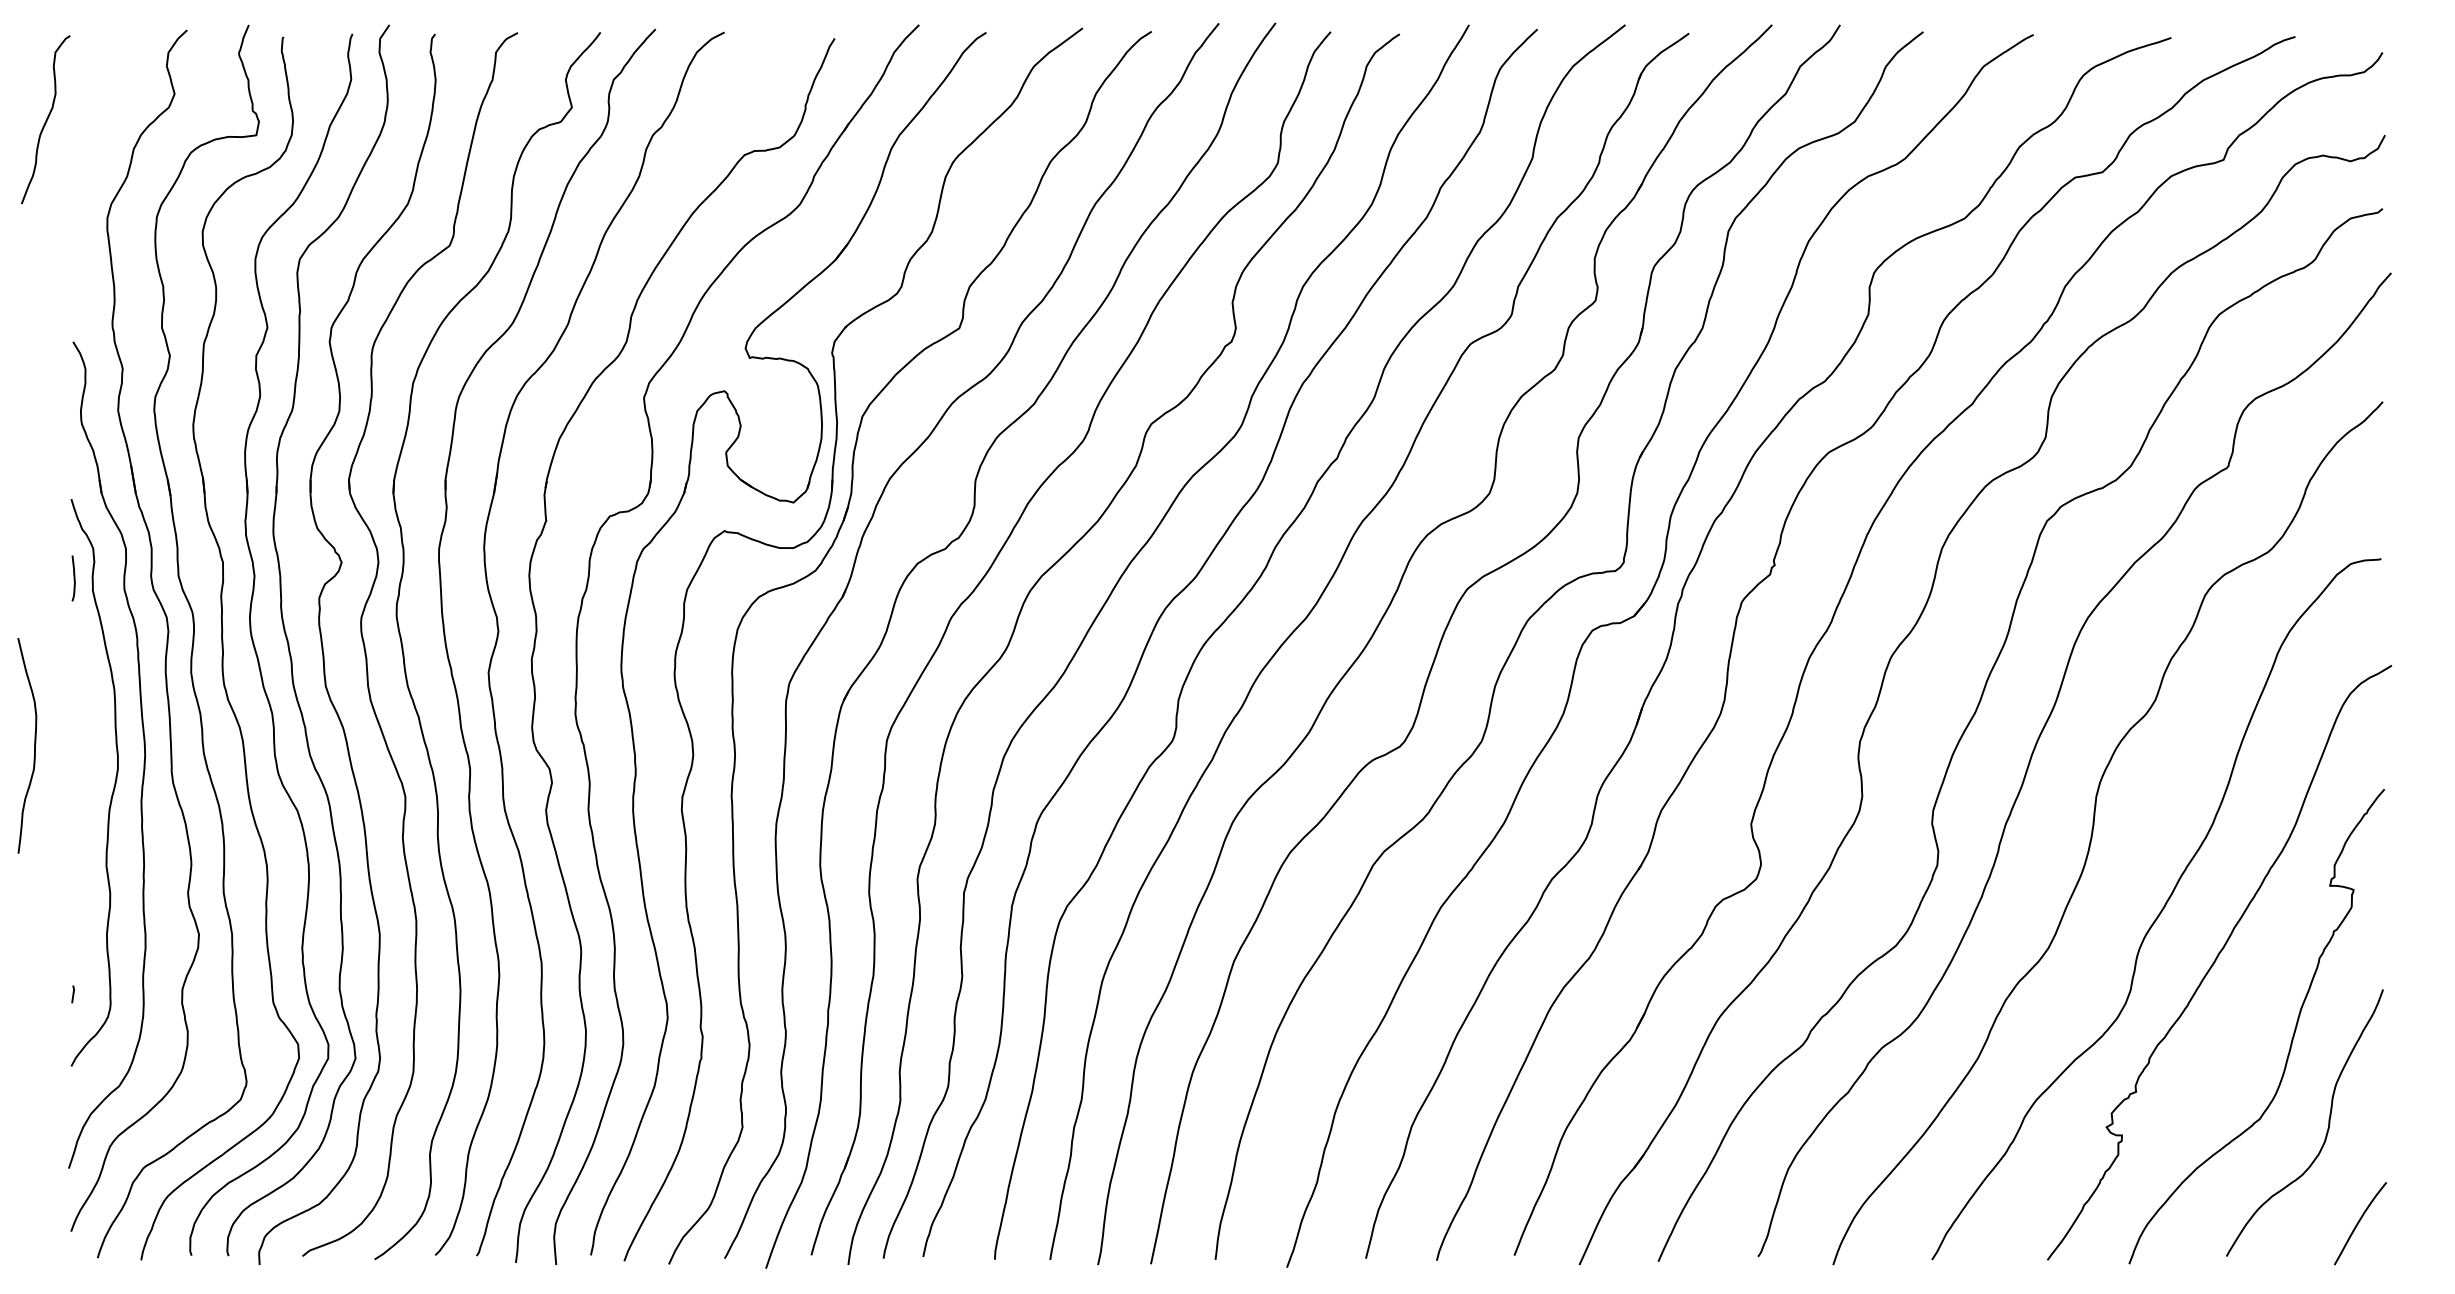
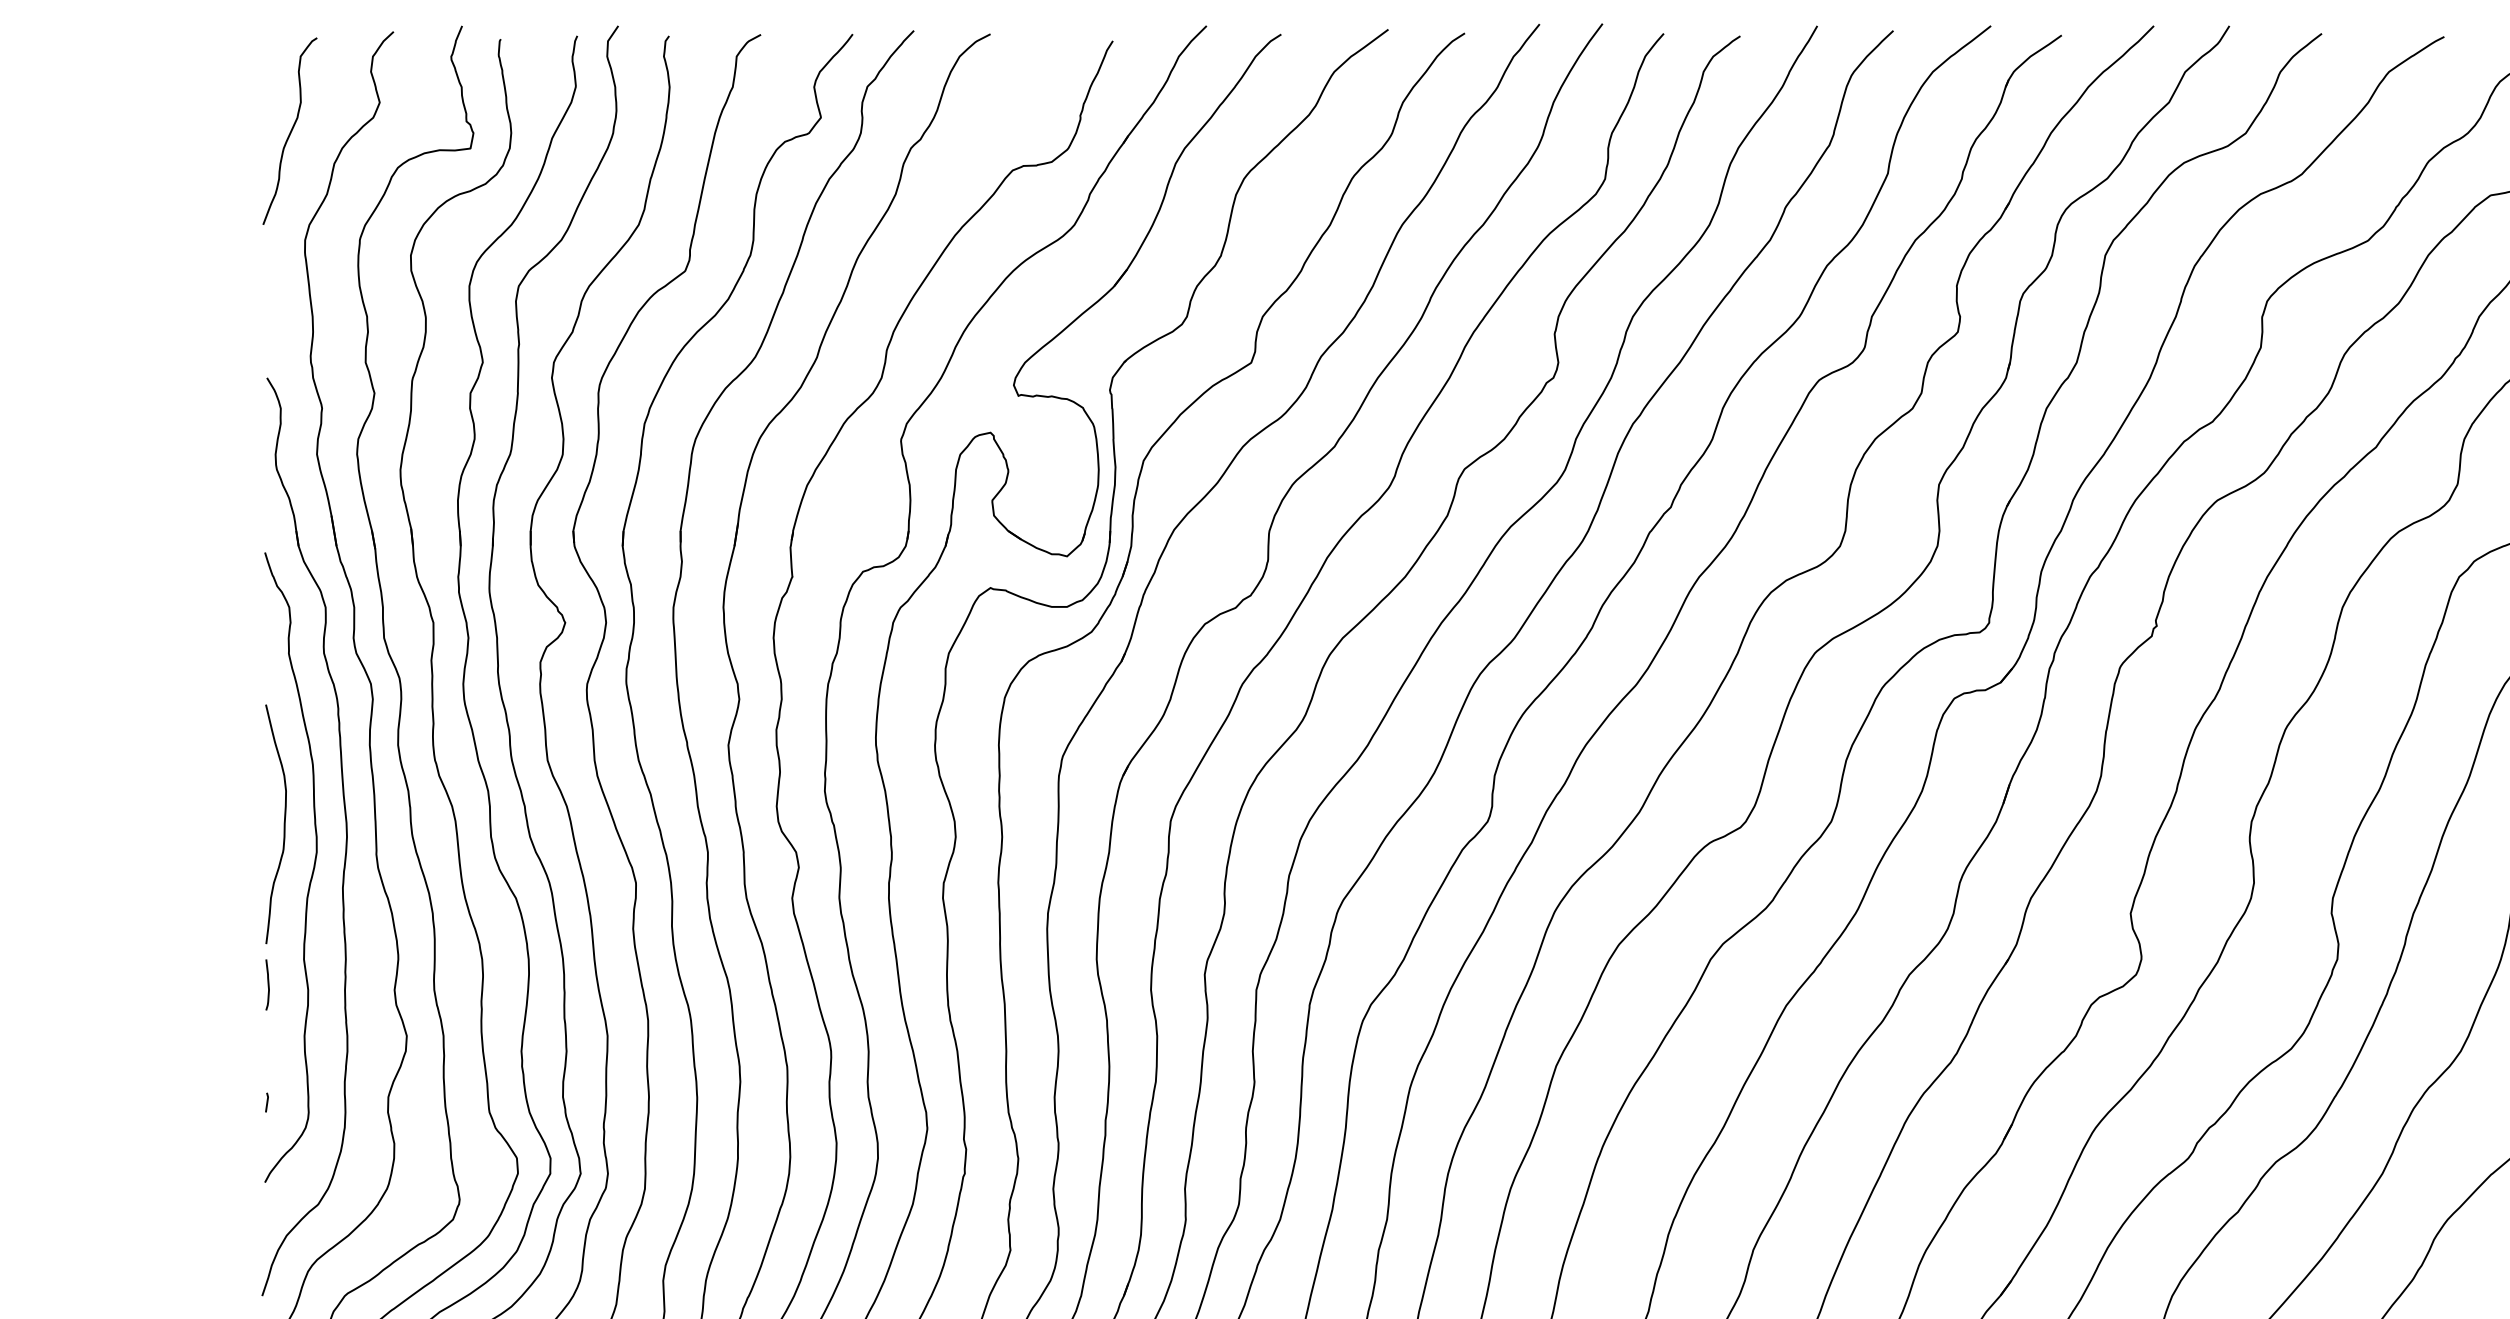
curve: (46, 119) -> (290, 130), moved
curve: (73, 578) -> (267, 984), moved
curve: (34, 745) -> (284, 823), moved

